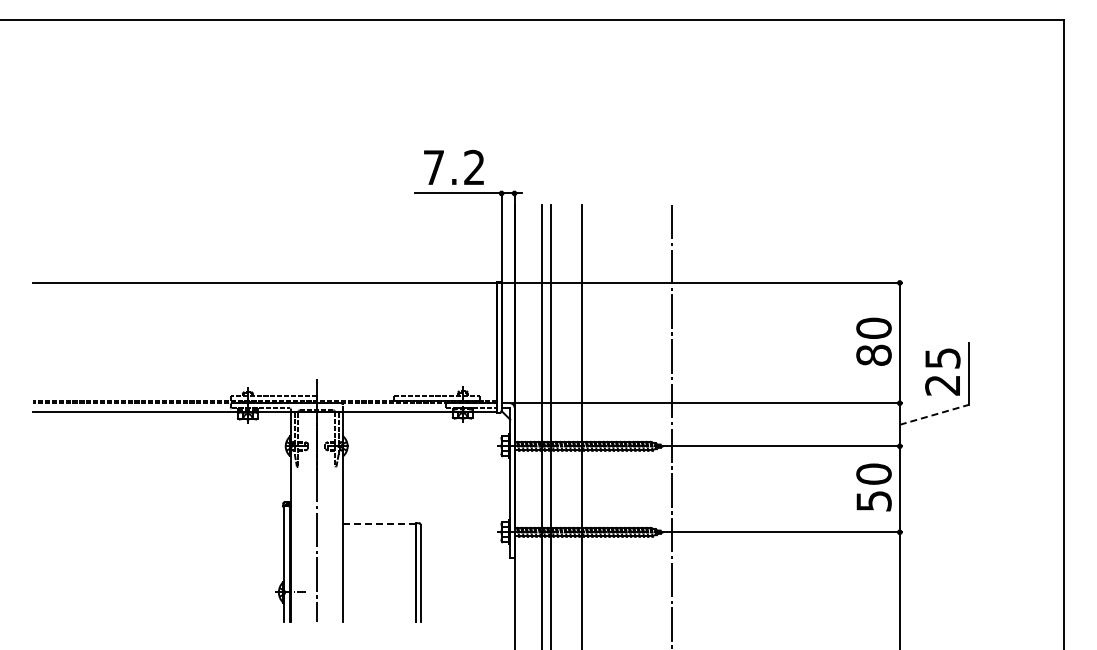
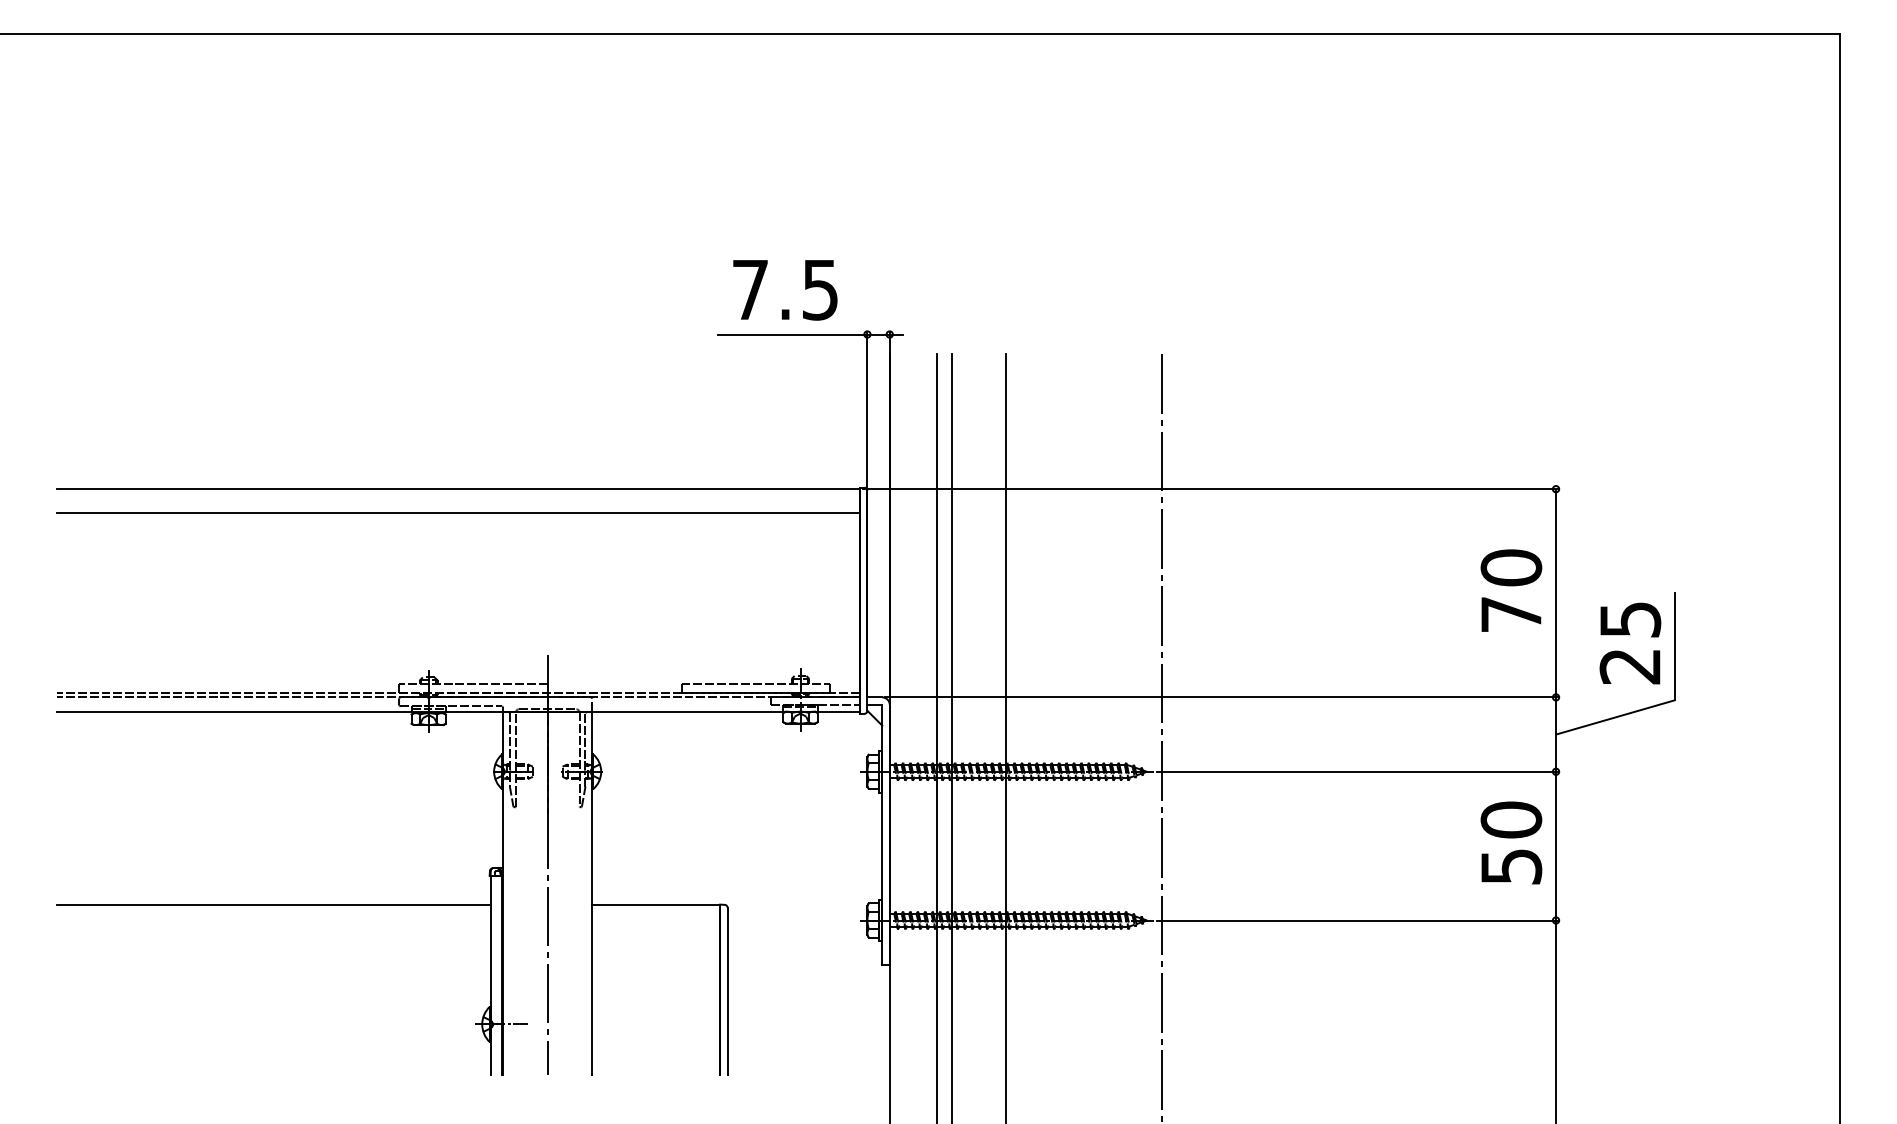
text: (474, 167) -> (820, 289), 7.2 -> 7.5
line: (264, 296) -> (457, 512), added
text: (873, 354) -> (1510, 613), 80 -> 70
line: (934, 414) -> (1616, 716), dashed -> solid
line: (158, 523) -> (274, 905), added
line: (379, 523) -> (656, 905), dashed -> solid

